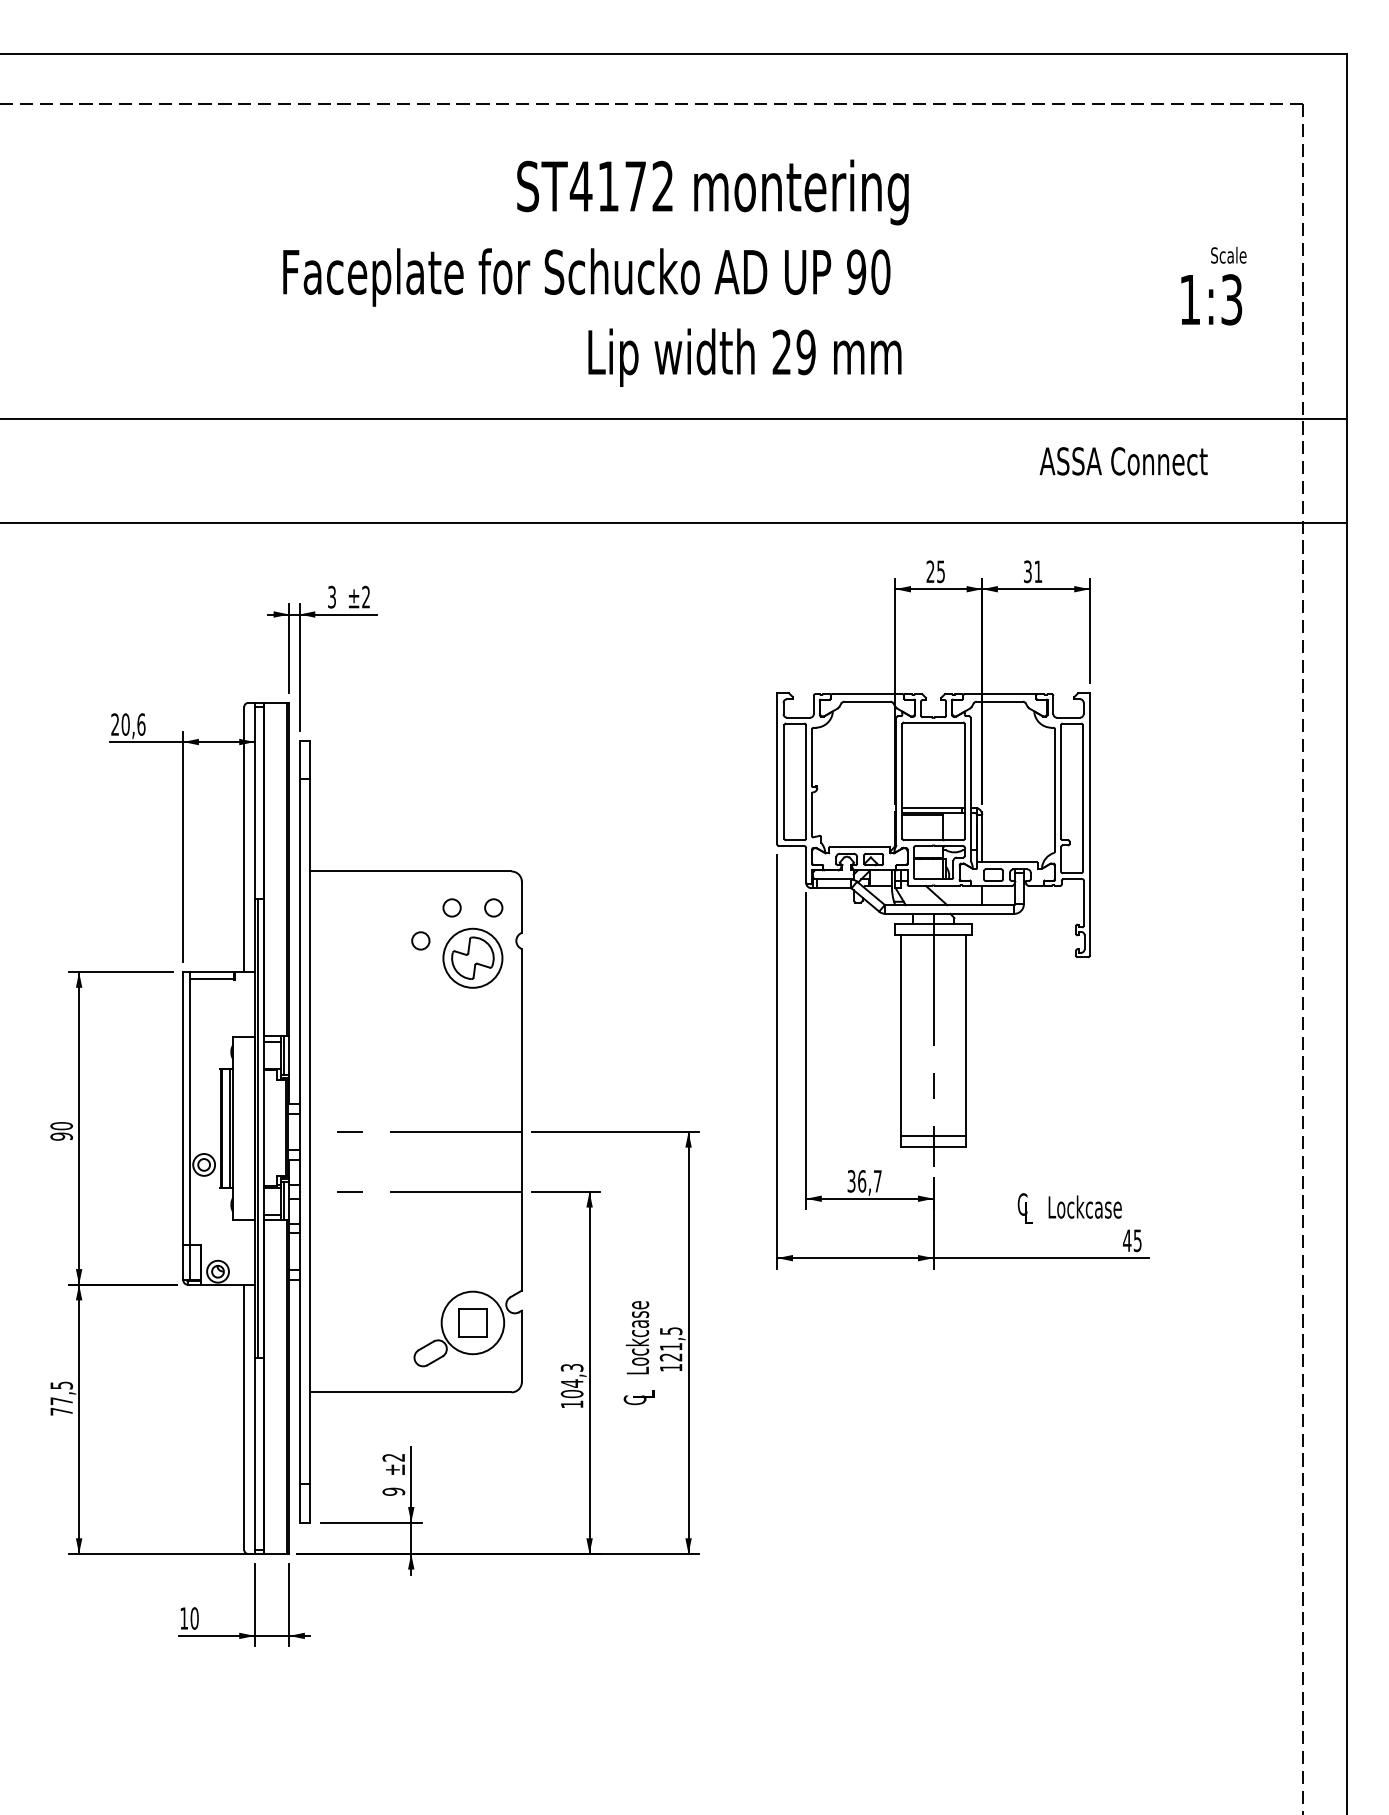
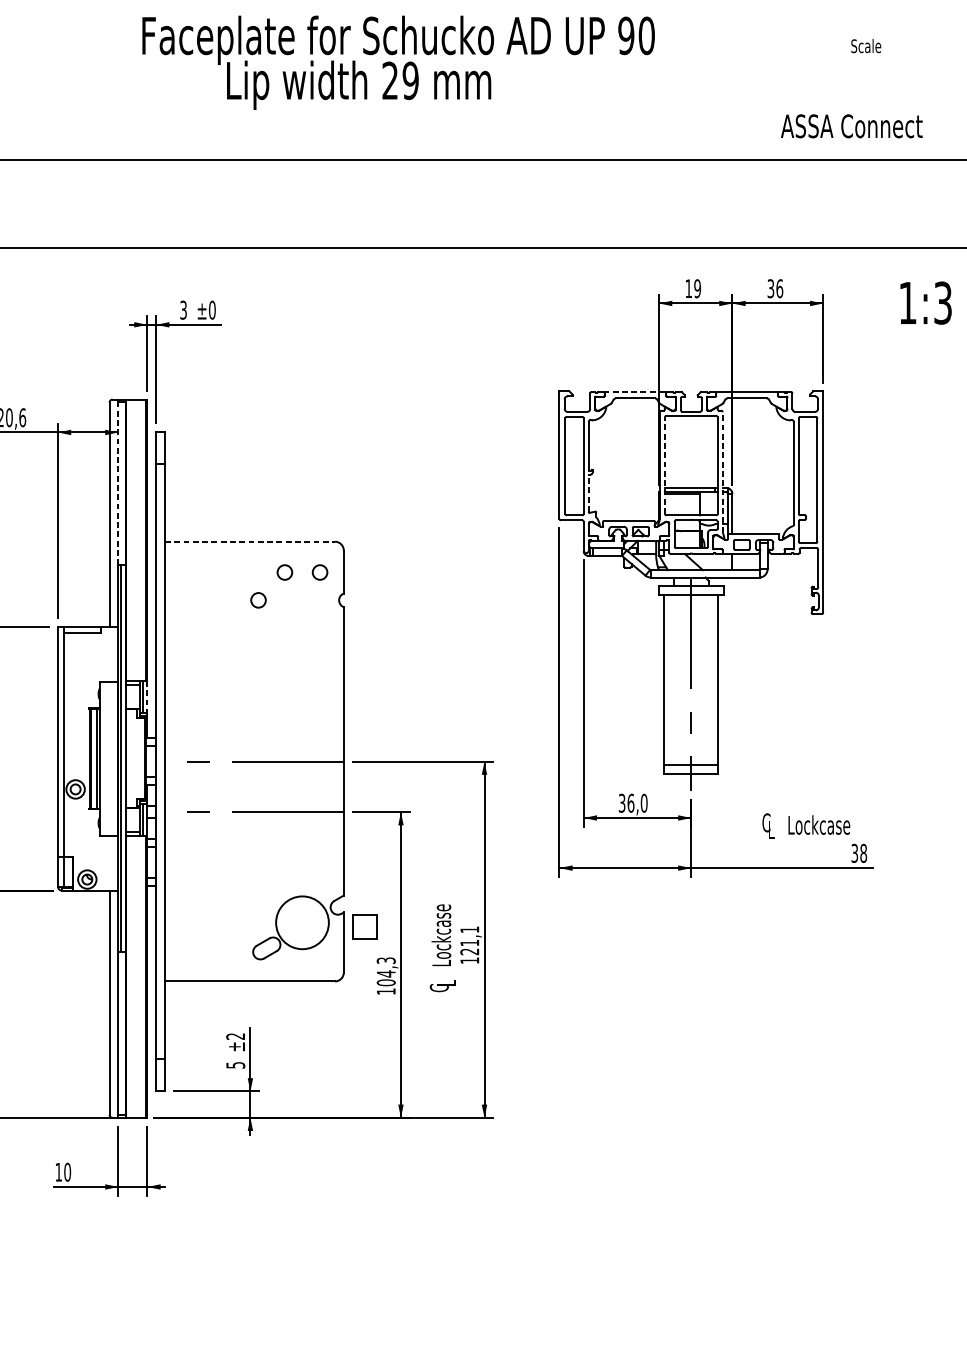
text: (1228, 254) -> (865, 45), moved
text: (1211, 299) -> (925, 302), moved
text: (744, 357) -> (358, 85), moved
text: (1123, 461) -> (851, 126), moved
text: (935, 571) -> (692, 288), 25 -> 19
text: (1038, 571) -> (779, 288), 31 -> 36
text: (366, 596) -> (212, 309), ±2 -> ±0
line: (867, 694) -> (635, 392), solid -> dashed
line: (902, 780) -> (665, 464), solid -> dashed
line: (970, 788) -> (722, 471), solid -> dashed
line: (254, 802) -> (118, 483), solid -> dashed
line: (812, 814) -> (589, 493), solid -> dashed
line: (410, 871) -> (249, 541), solid -> dashed
part: (472, 957) -> (302, 614), removed
line: (289, 1056) -> (147, 697), solid -> dashed
text: (877, 1181) -> (643, 803), 36,7 -> 36,0
text: (1131, 1240) -> (858, 853), 45 -> 38
part: (472, 1322) -> (364, 926), moved
text: (671, 1331) -> (470, 930), 121,5 -> 121,1
text: (393, 1491) -> (235, 1065), 9 -> 5

